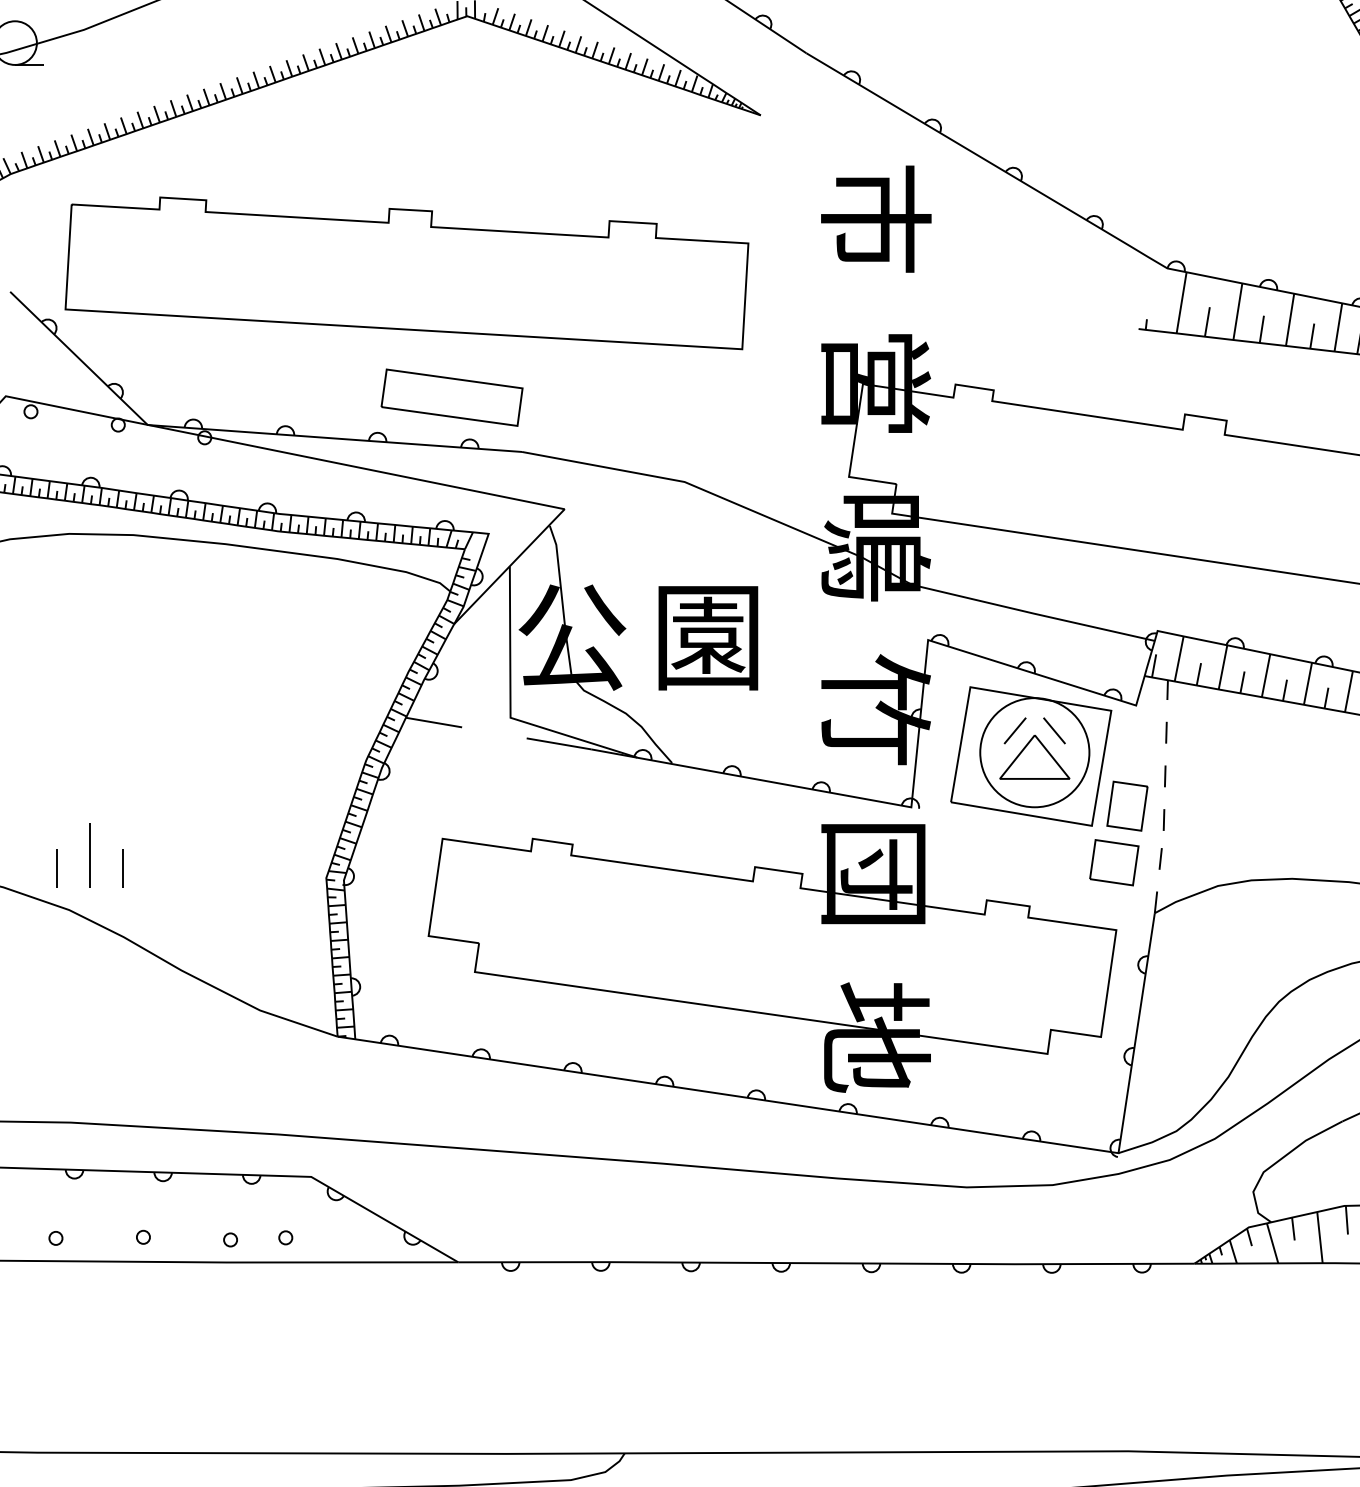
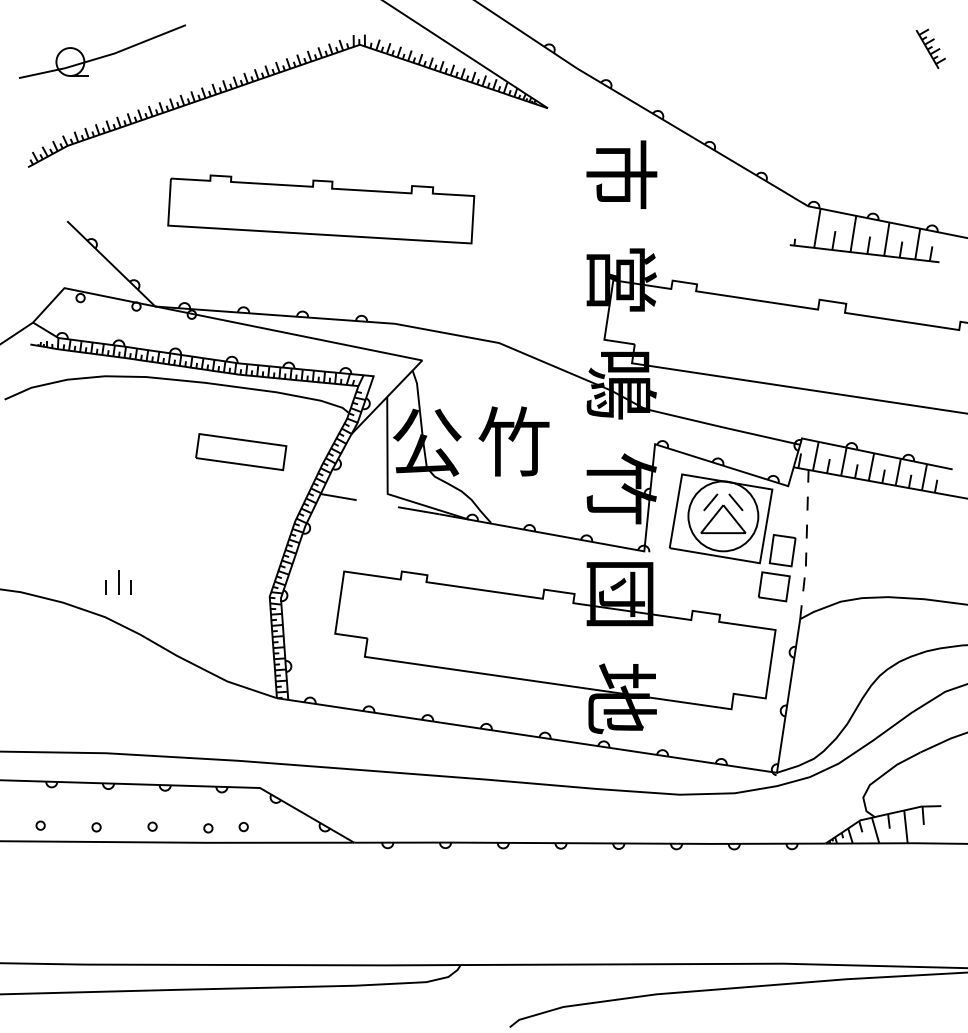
part: (405, 273) -> (320, 209), size x0.7
part: (452, 398) -> (241, 452), moved
text: (707, 635) -> (513, 441), 園 -> 竹
part: (90, 854) -> (118, 581), size x0.6

